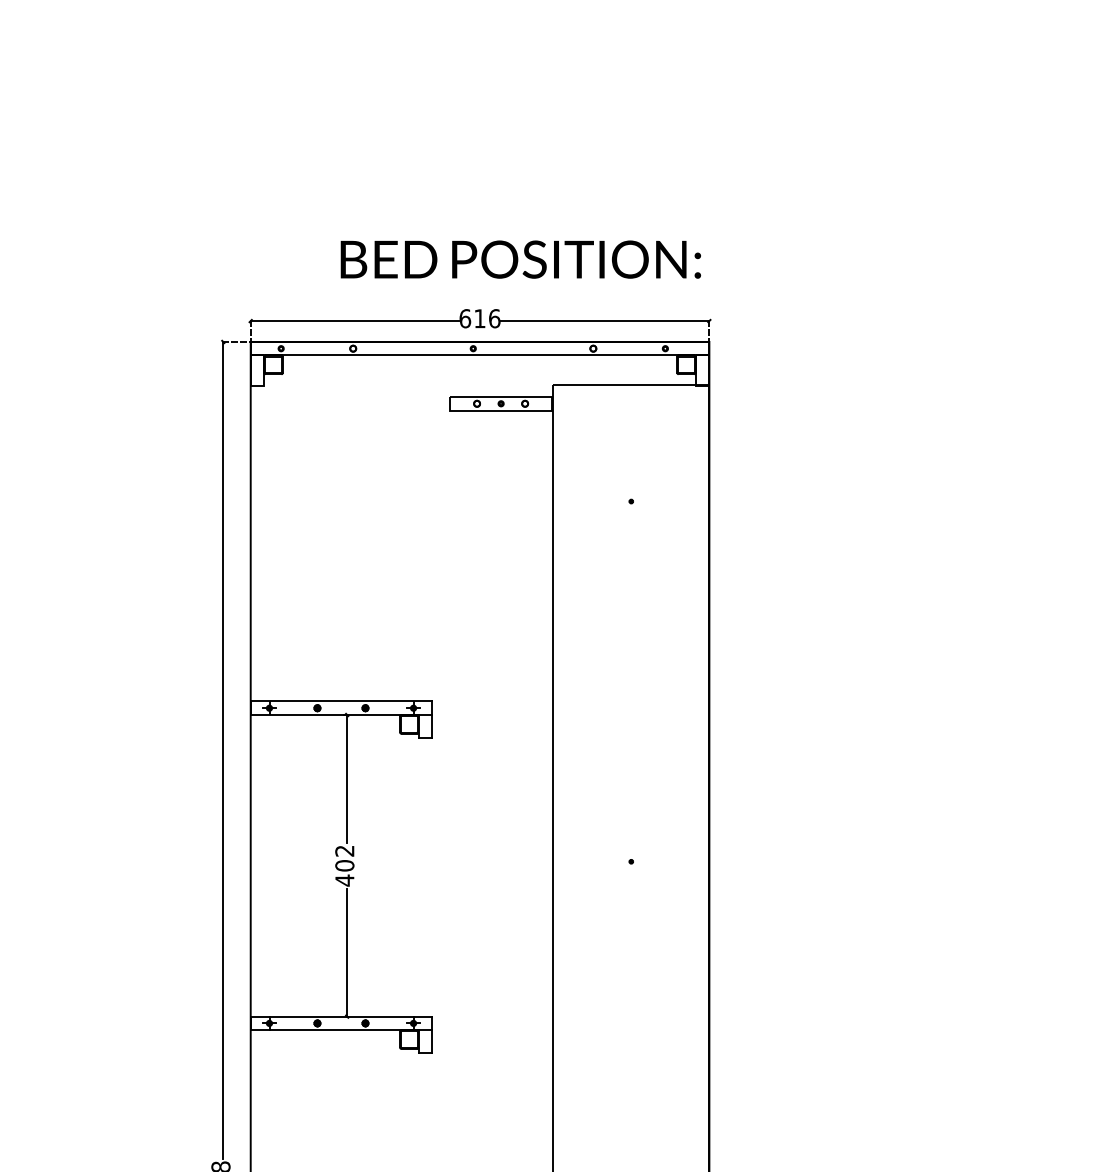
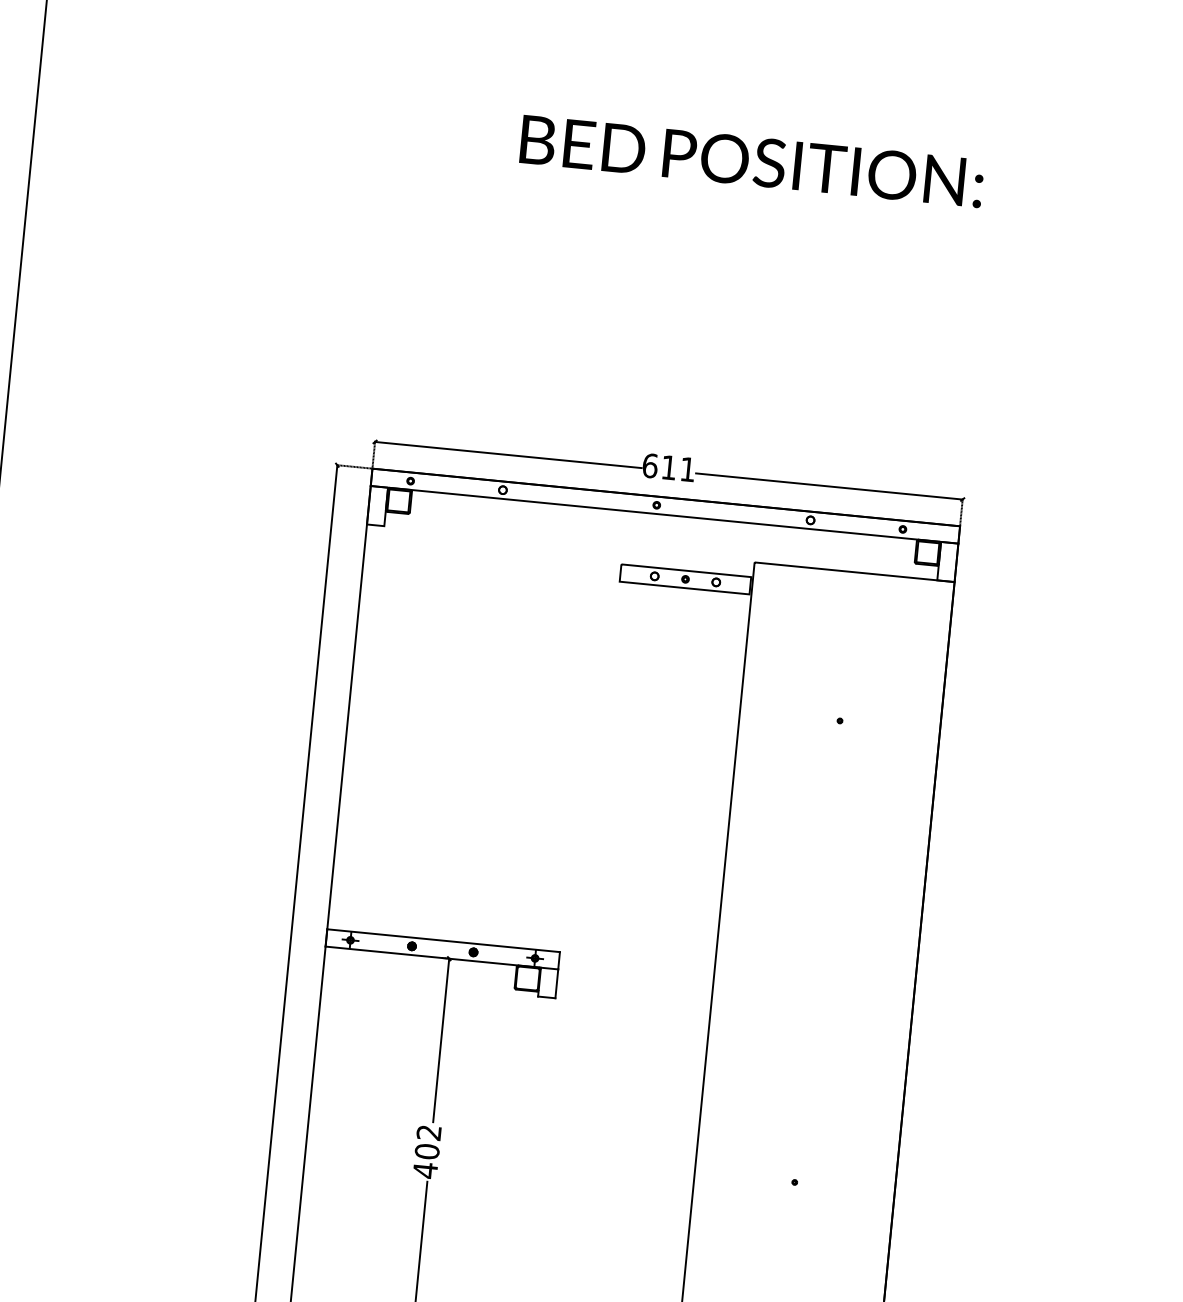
text: (520, 259) -> (751, 161), moved
text: (494, 318) -> (687, 469), 616 -> 611

